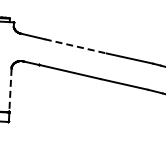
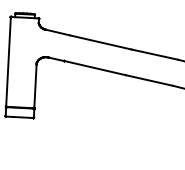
line: (75, 46) -> (100, 42), dashed -> solid
line: (10, 90) -> (35, 86), dashed -> solid

